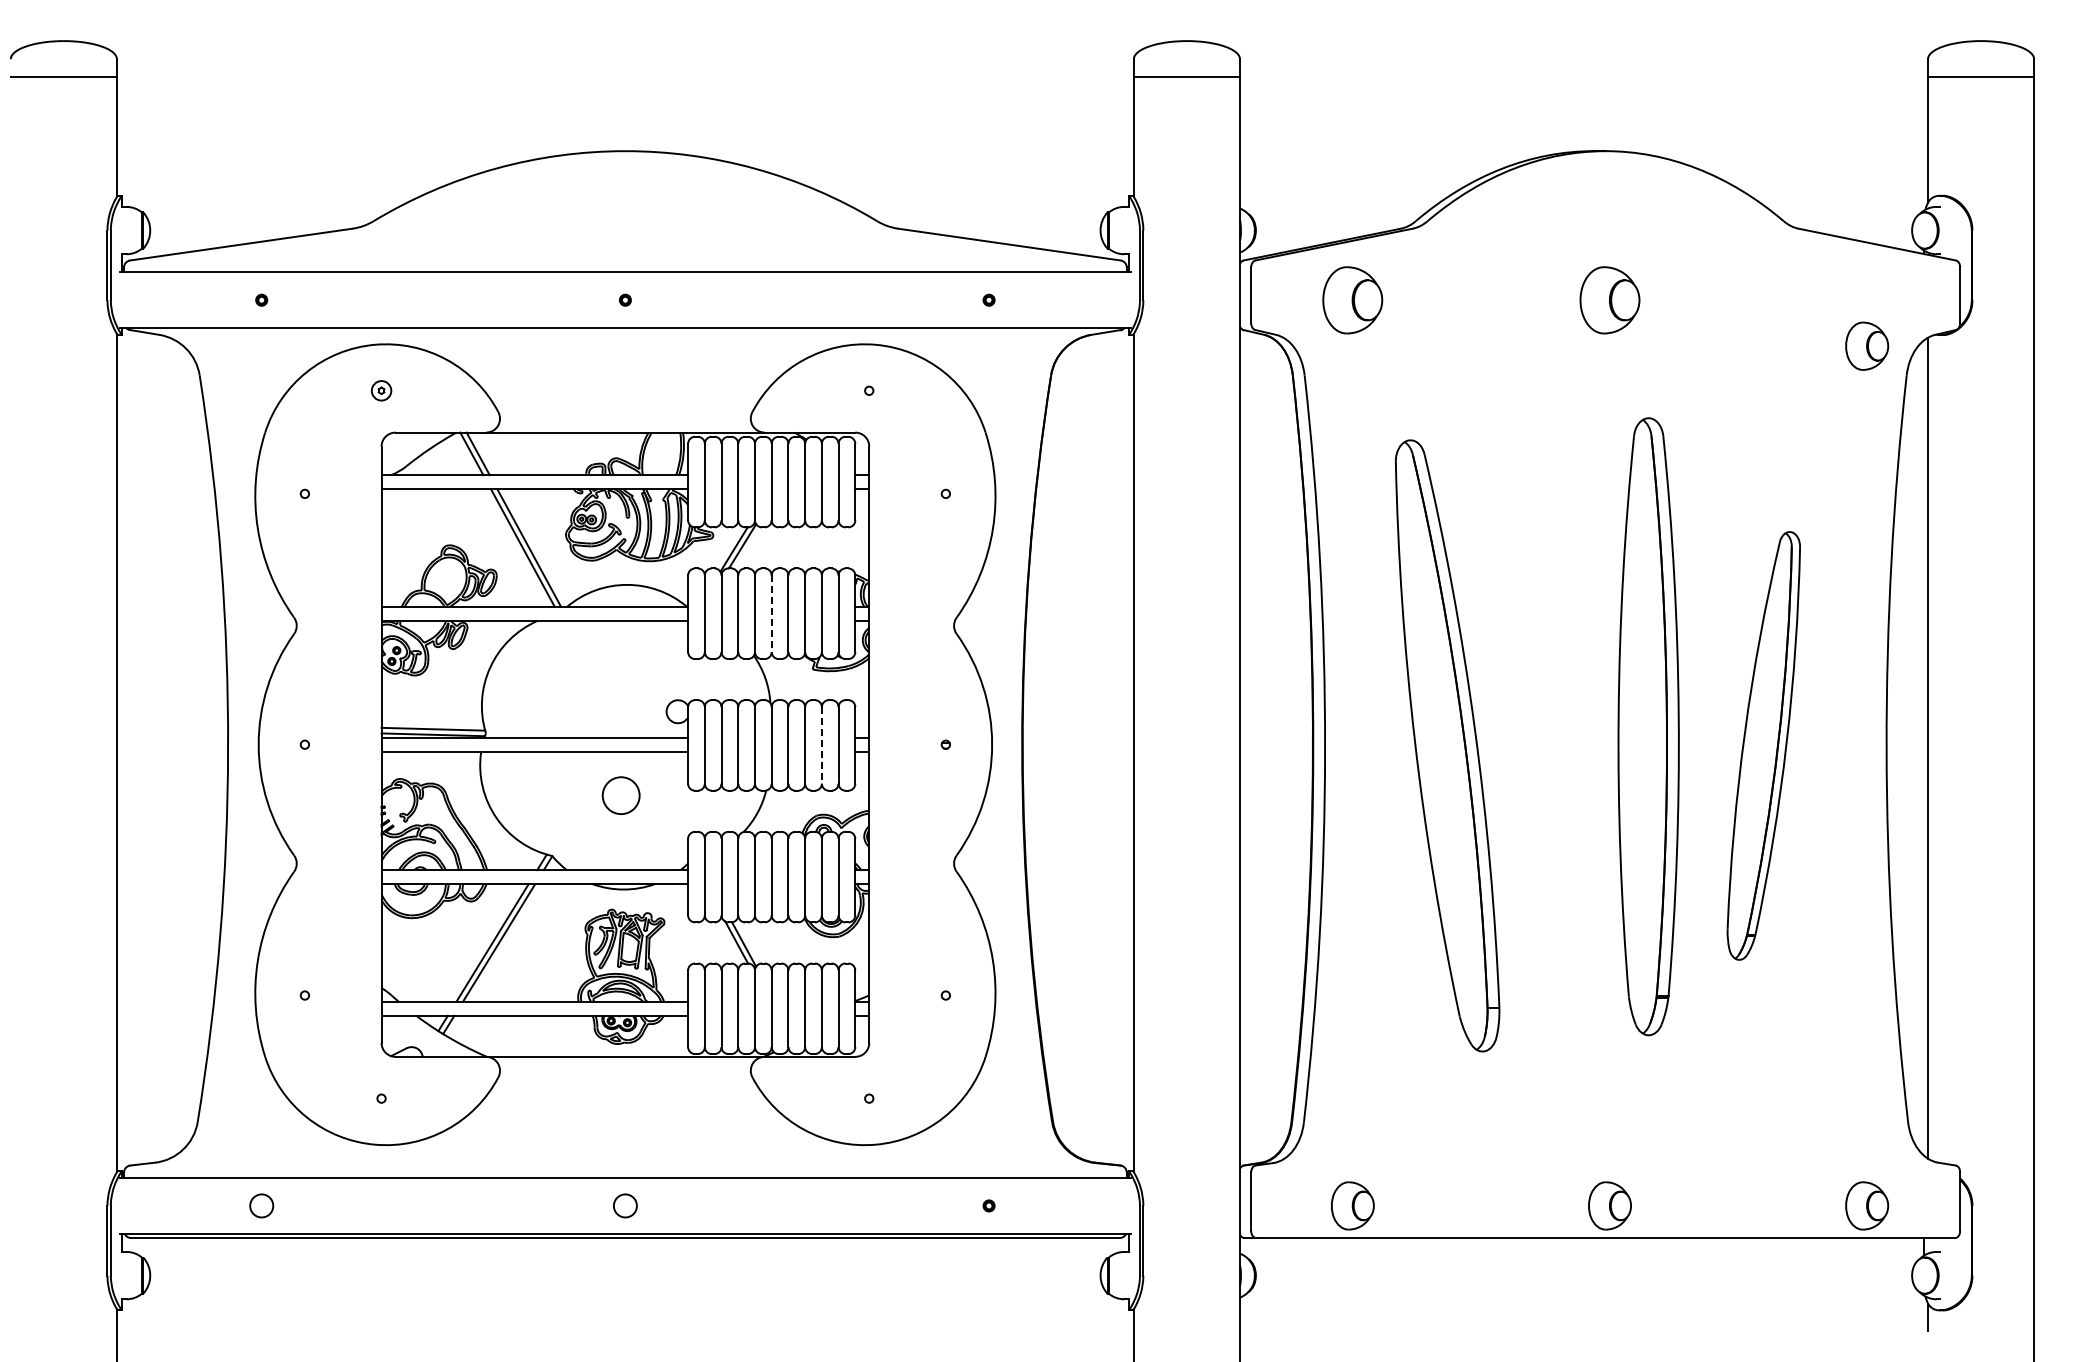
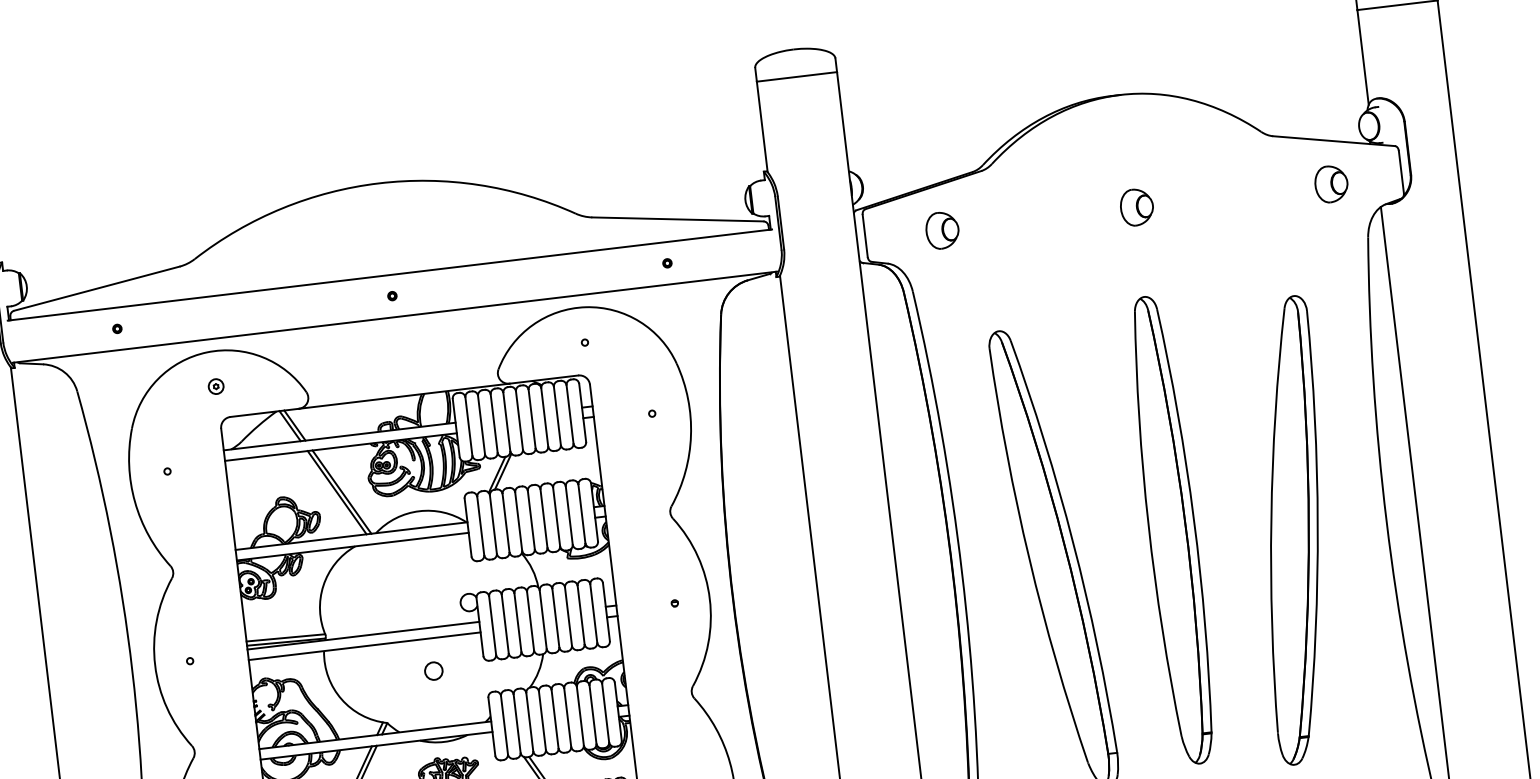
part: (1352, 299) -> (942, 230), size x0.71
part: (1609, 299) -> (1136, 206), size x0.71
part: (1867, 345) -> (1331, 183), moved
line: (771, 614) -> (531, 520), dashed -> solid
part: (1648, 726) -> (1172, 530), moved
line: (821, 745) -> (580, 615), dashed -> solid
part: (1763, 745) -> (1293, 530), size x1.43
circle: (620, 795) -> (433, 671), size x0.62

